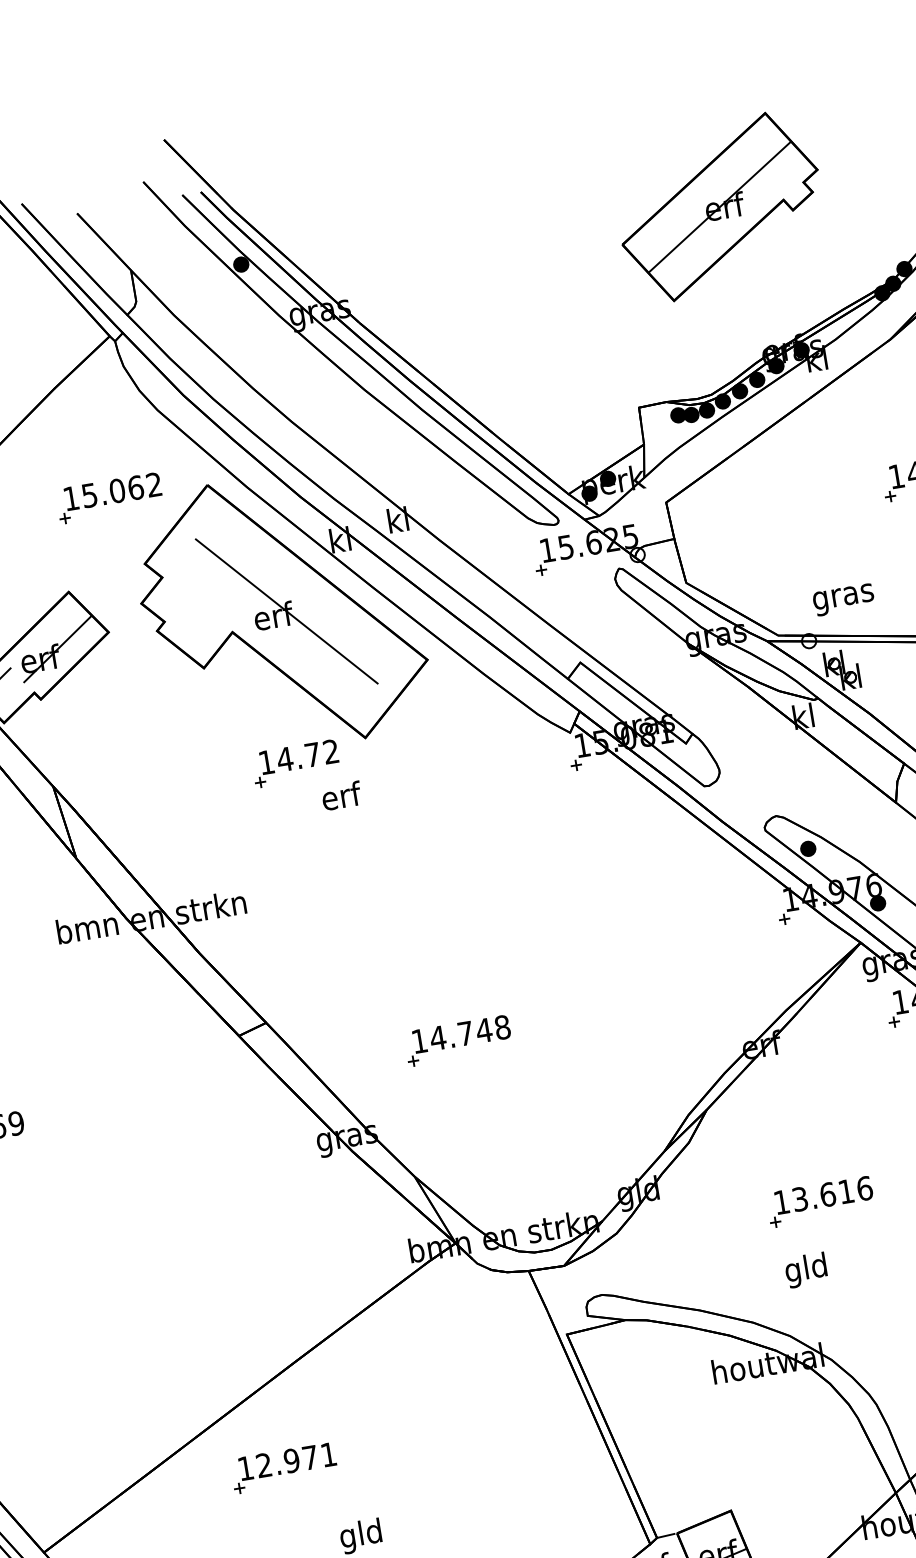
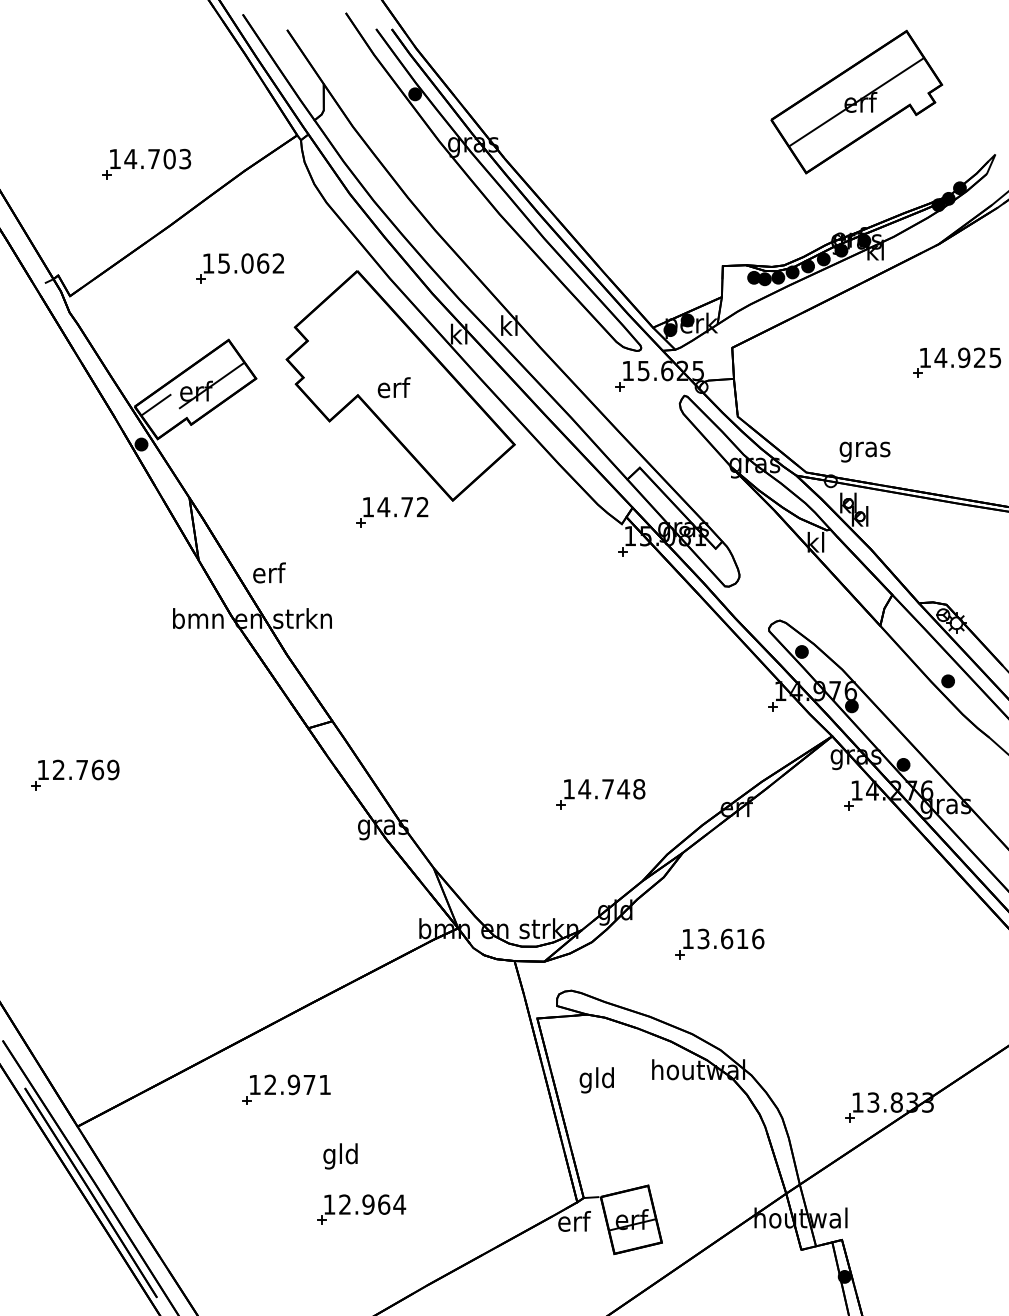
part: (719, 206) -> (856, 101), moved
part: (108, 498) -> (239, 268), moved
line: (286, 611) -> (405, 385), removed
text: (341, 795) -> (269, 572), moved
part: (457, 1041) -> (600, 794), moved
part: (819, 1201) -> (719, 943), moved
text: (805, 1270) -> (596, 1080), moved

